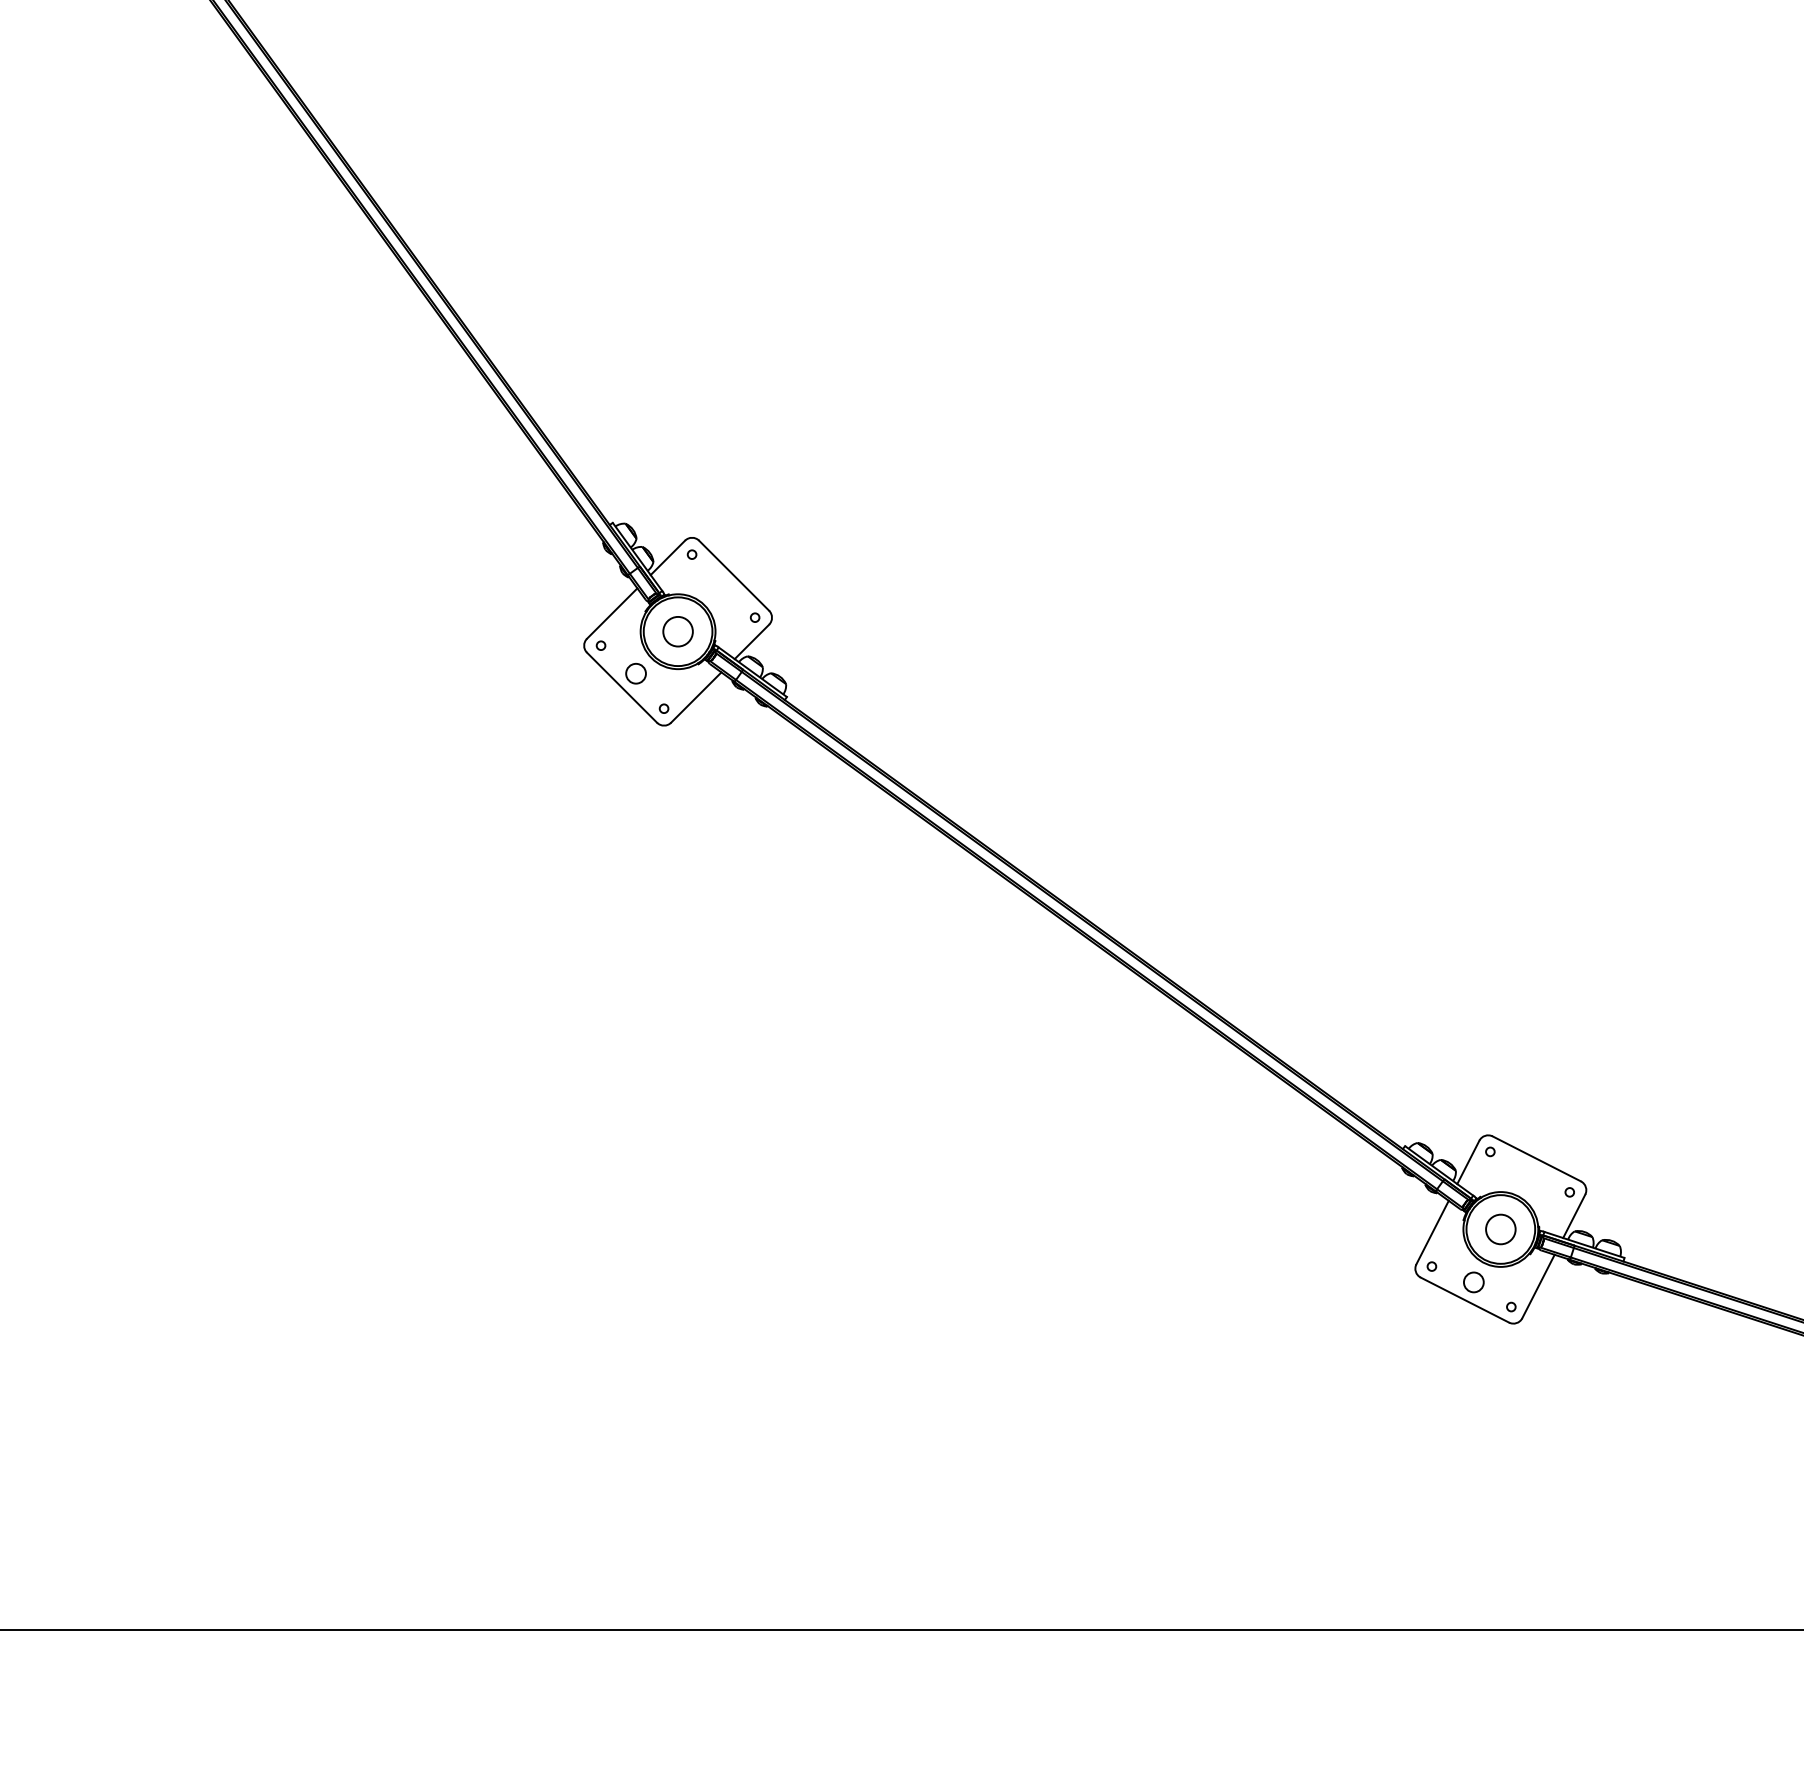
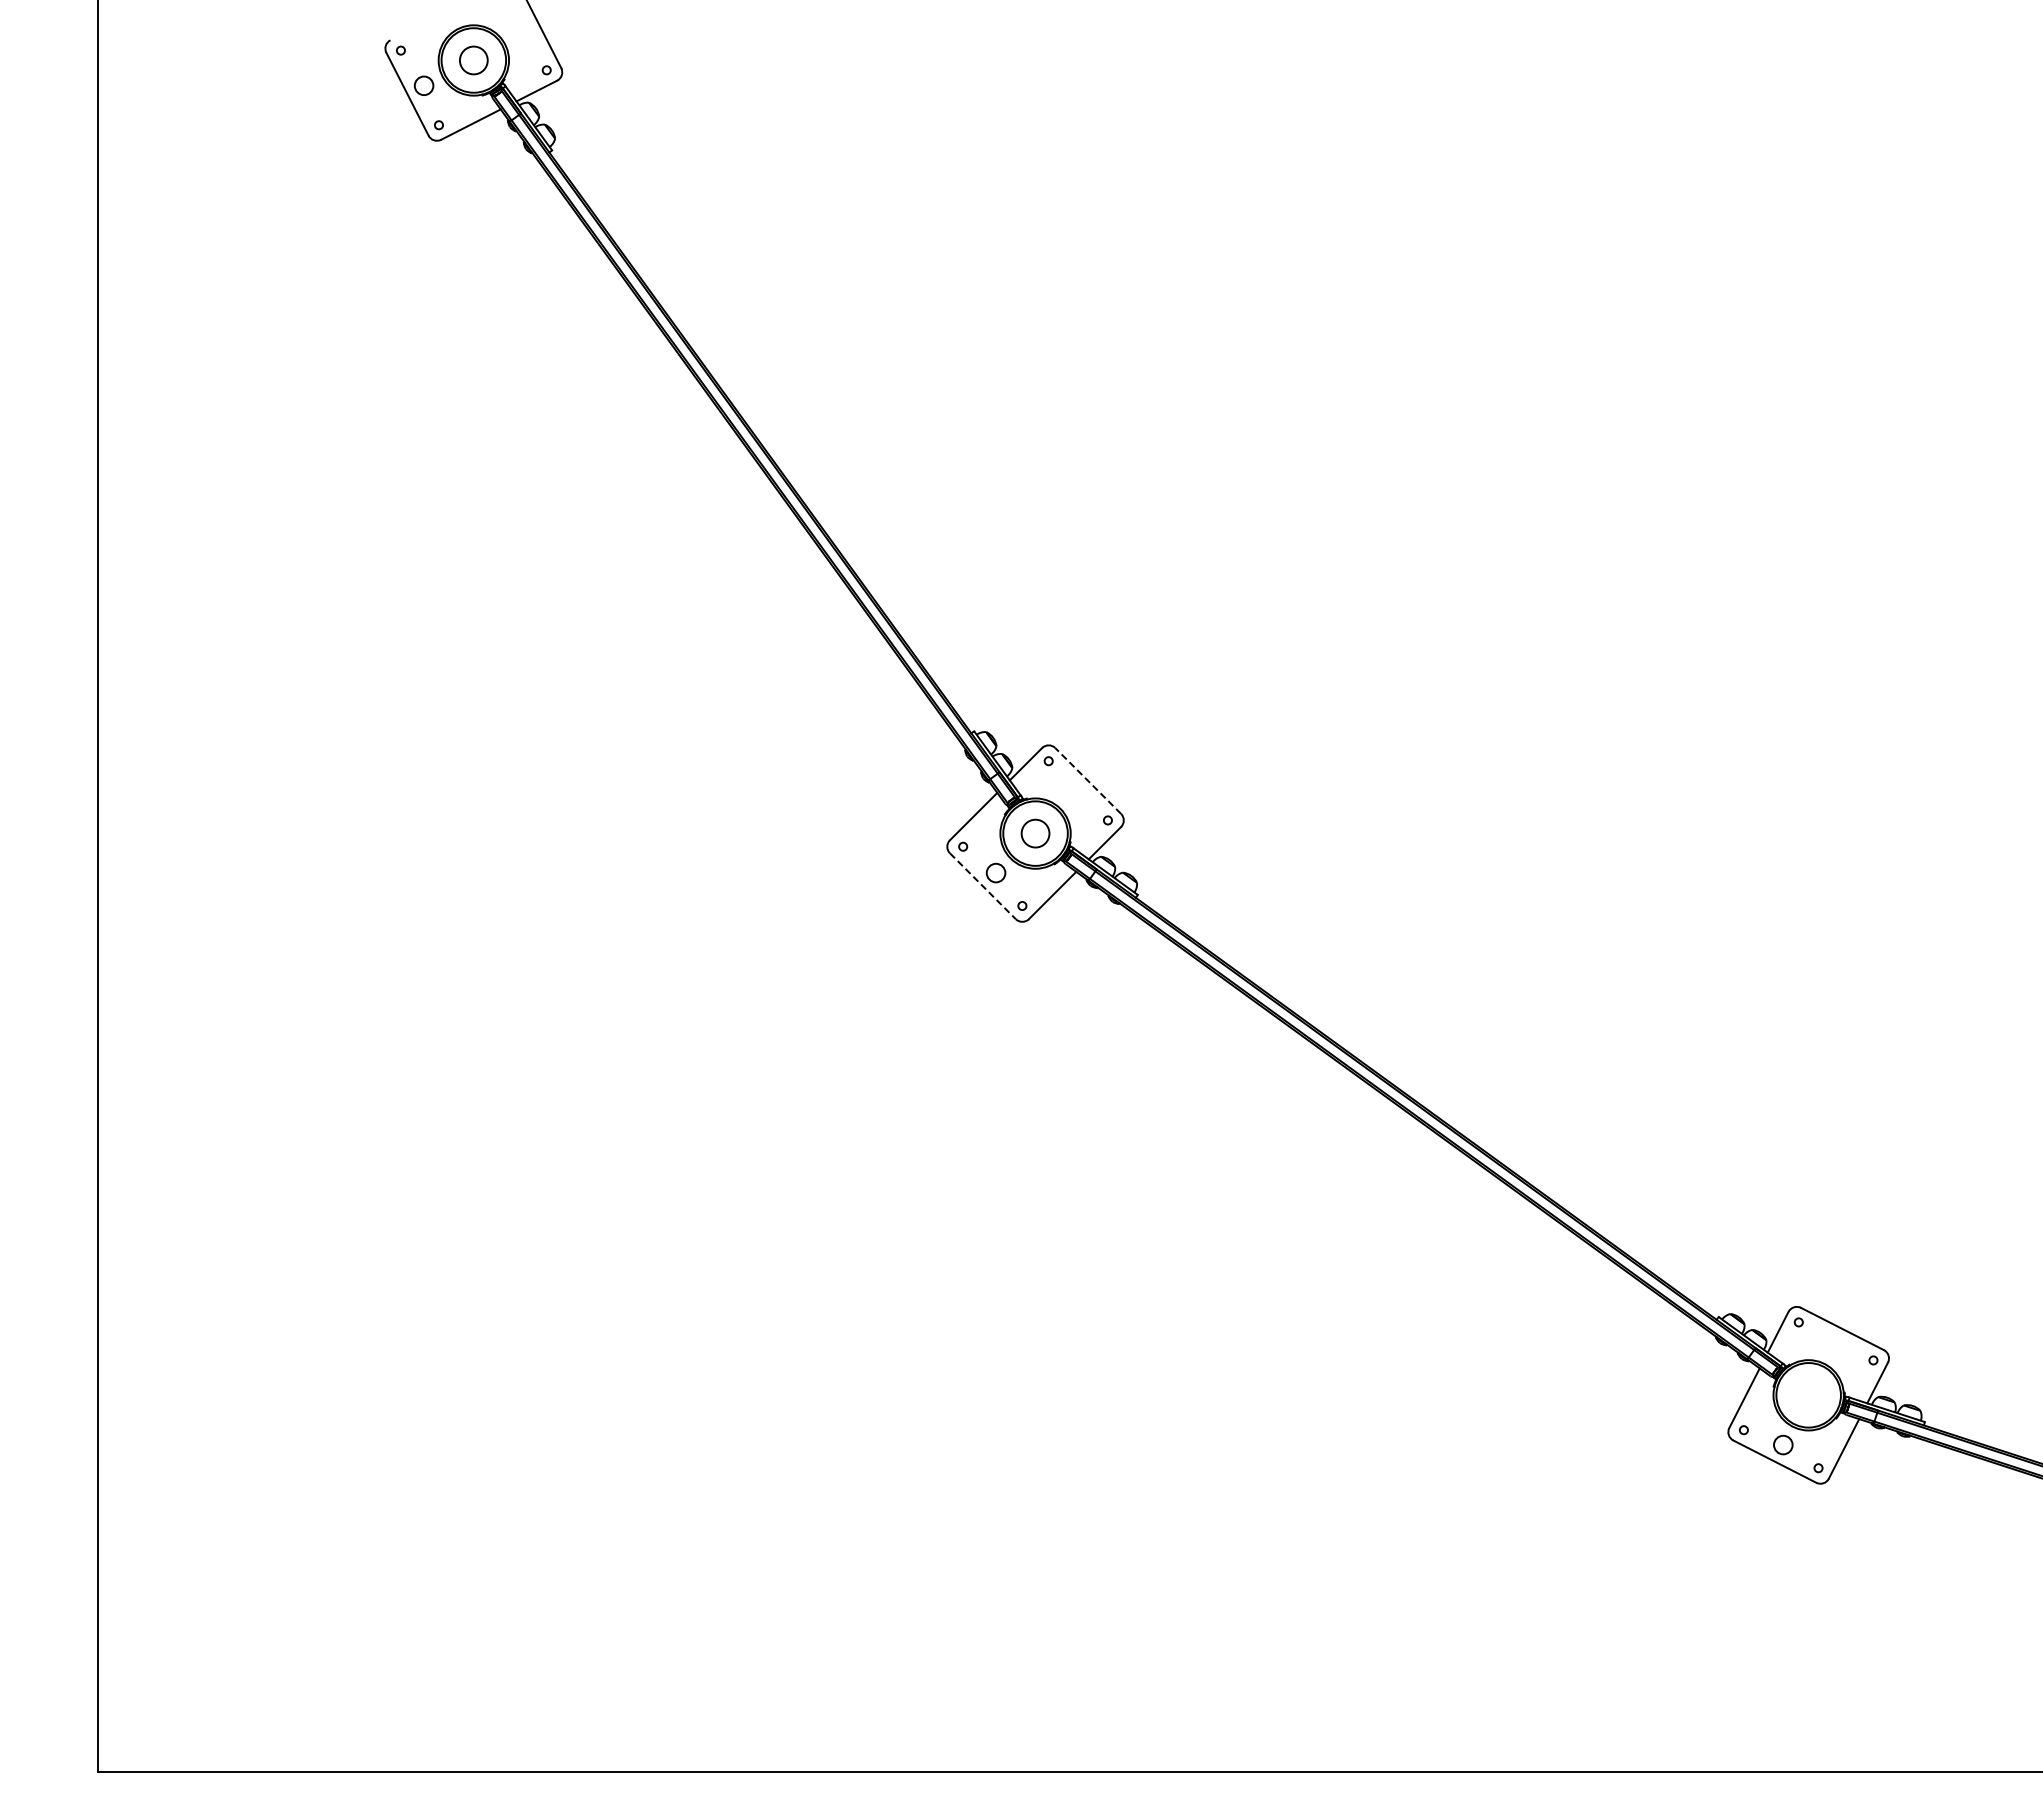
line: (734, 575) -> (1088, 780), solid -> dashed
line: (621, 688) -> (982, 886), solid -> dashed
circle: (1500, 1229) -> (1808, 1395), removed

